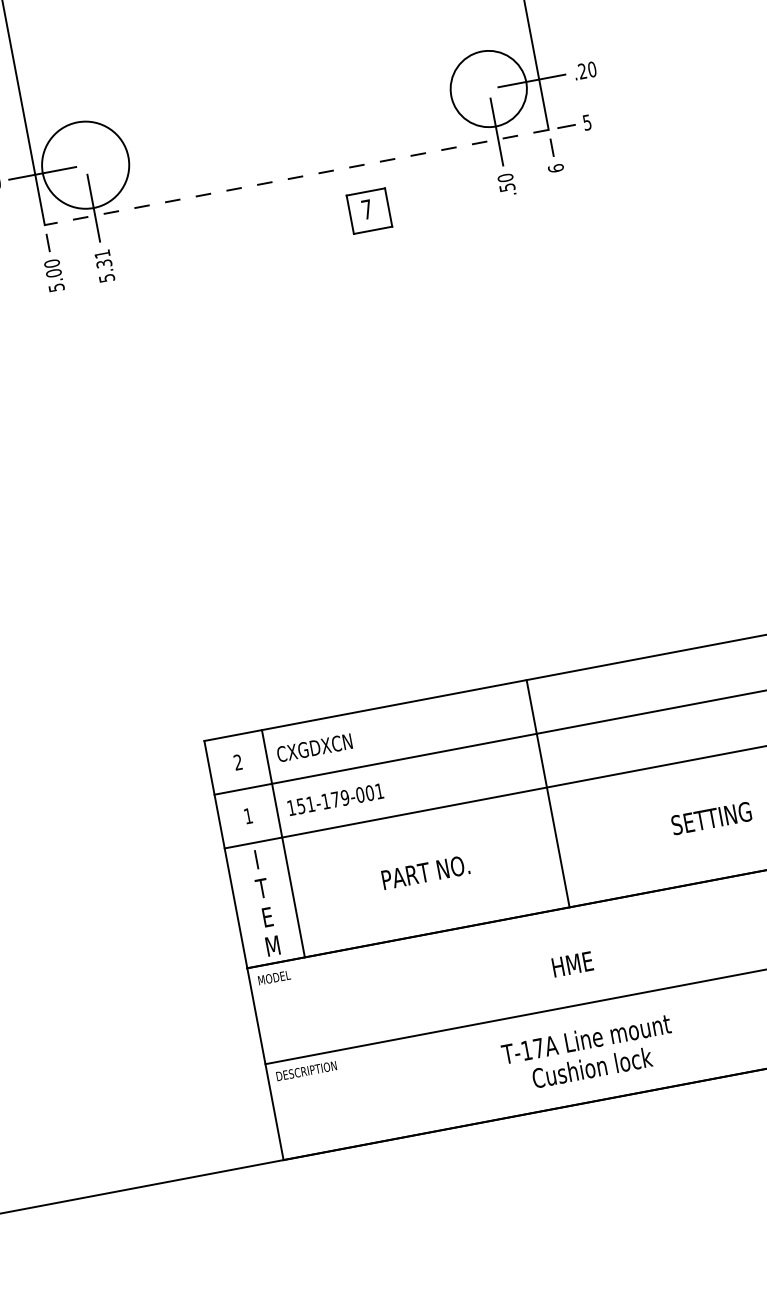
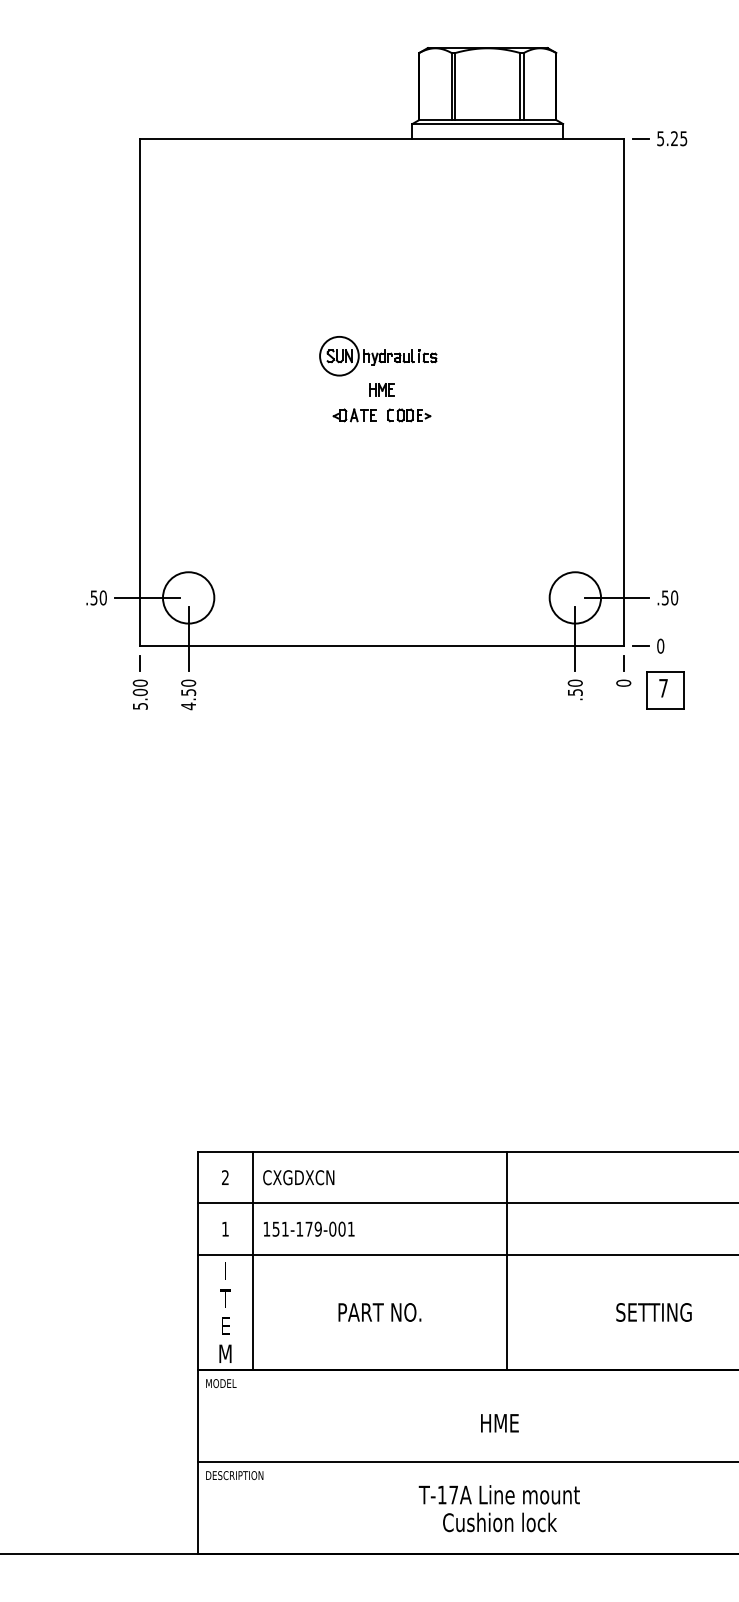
text: (581, 71) -> (664, 597), .20 -> .50
circle: (488, 88) -> (575, 597), size x0.71
text: (586, 121) -> (660, 645), 5 -> 0
circle: (85, 164) -> (188, 597), size x0.62
text: (555, 167) -> (623, 682), 6 -> 0
line: (297, 177) -> (382, 646), dashed -> solid
part: (369, 211) -> (665, 690), moved
text: (104, 265) -> (188, 694), 5.31 -> 4.50

